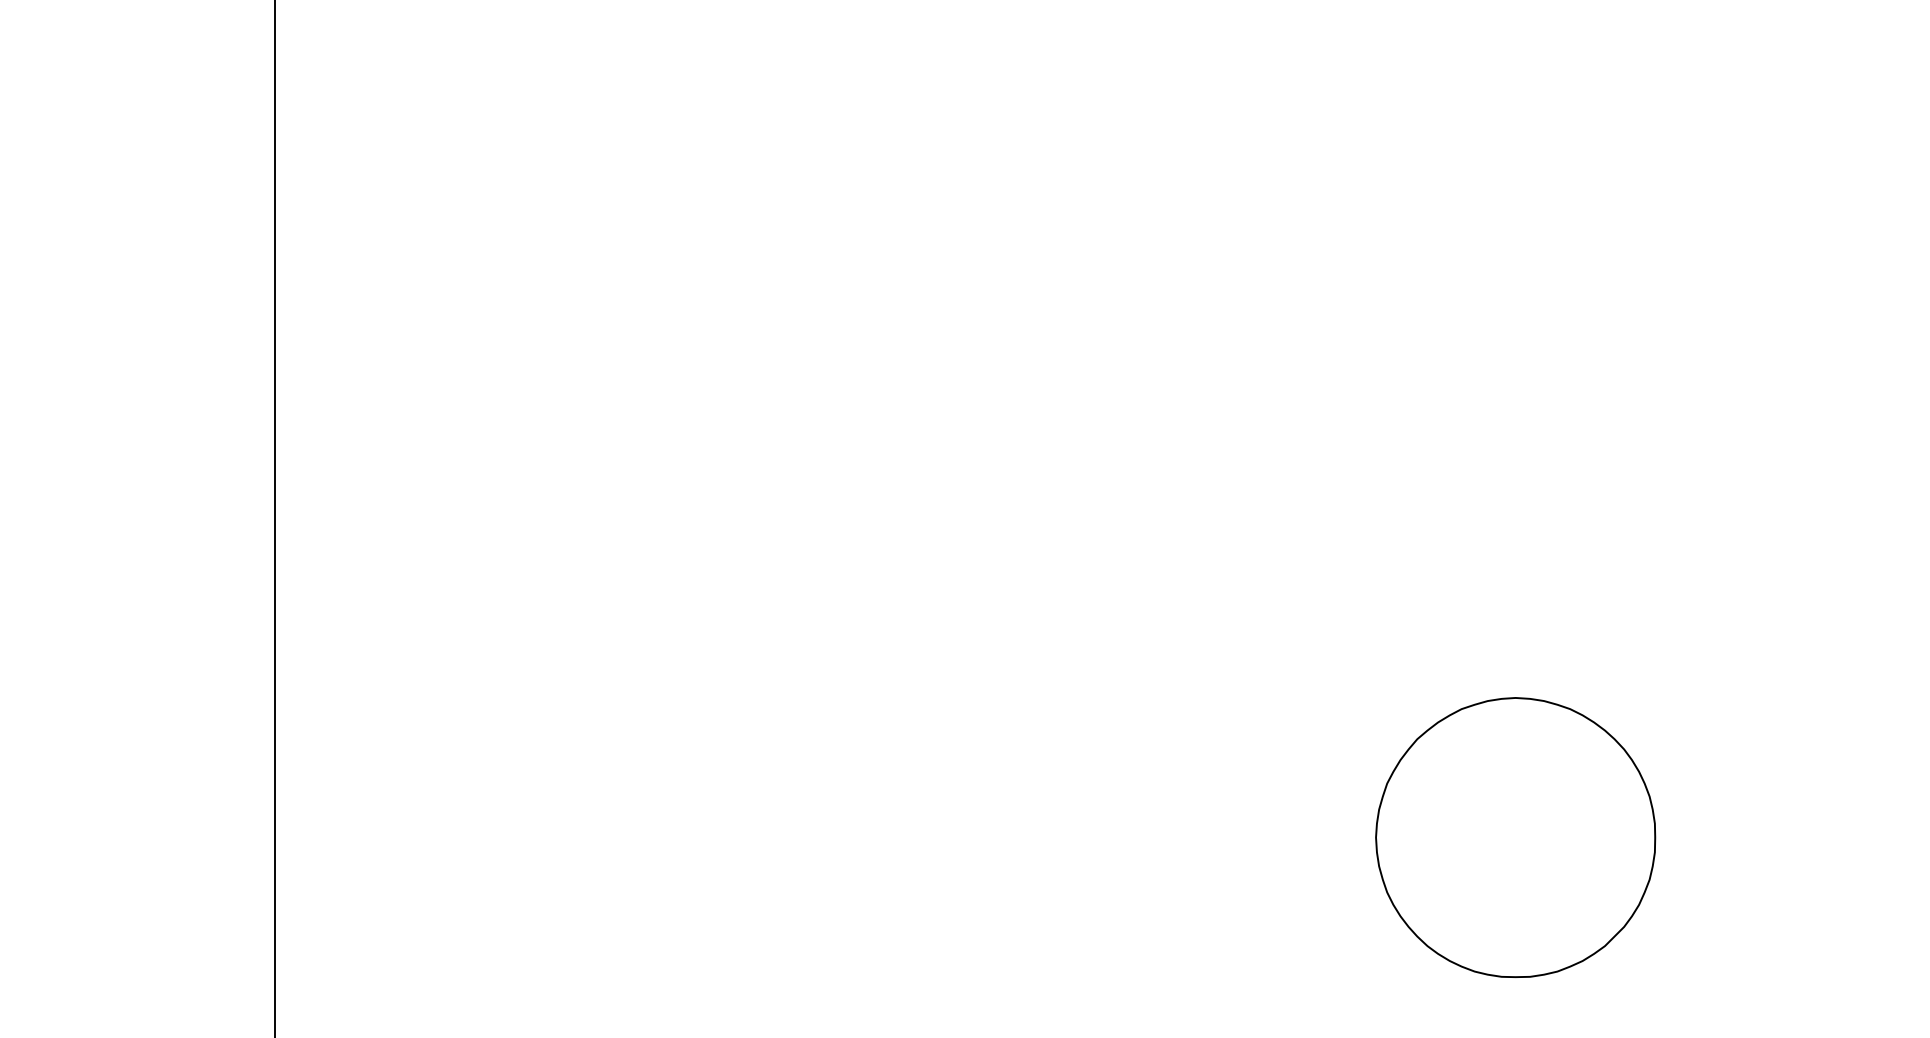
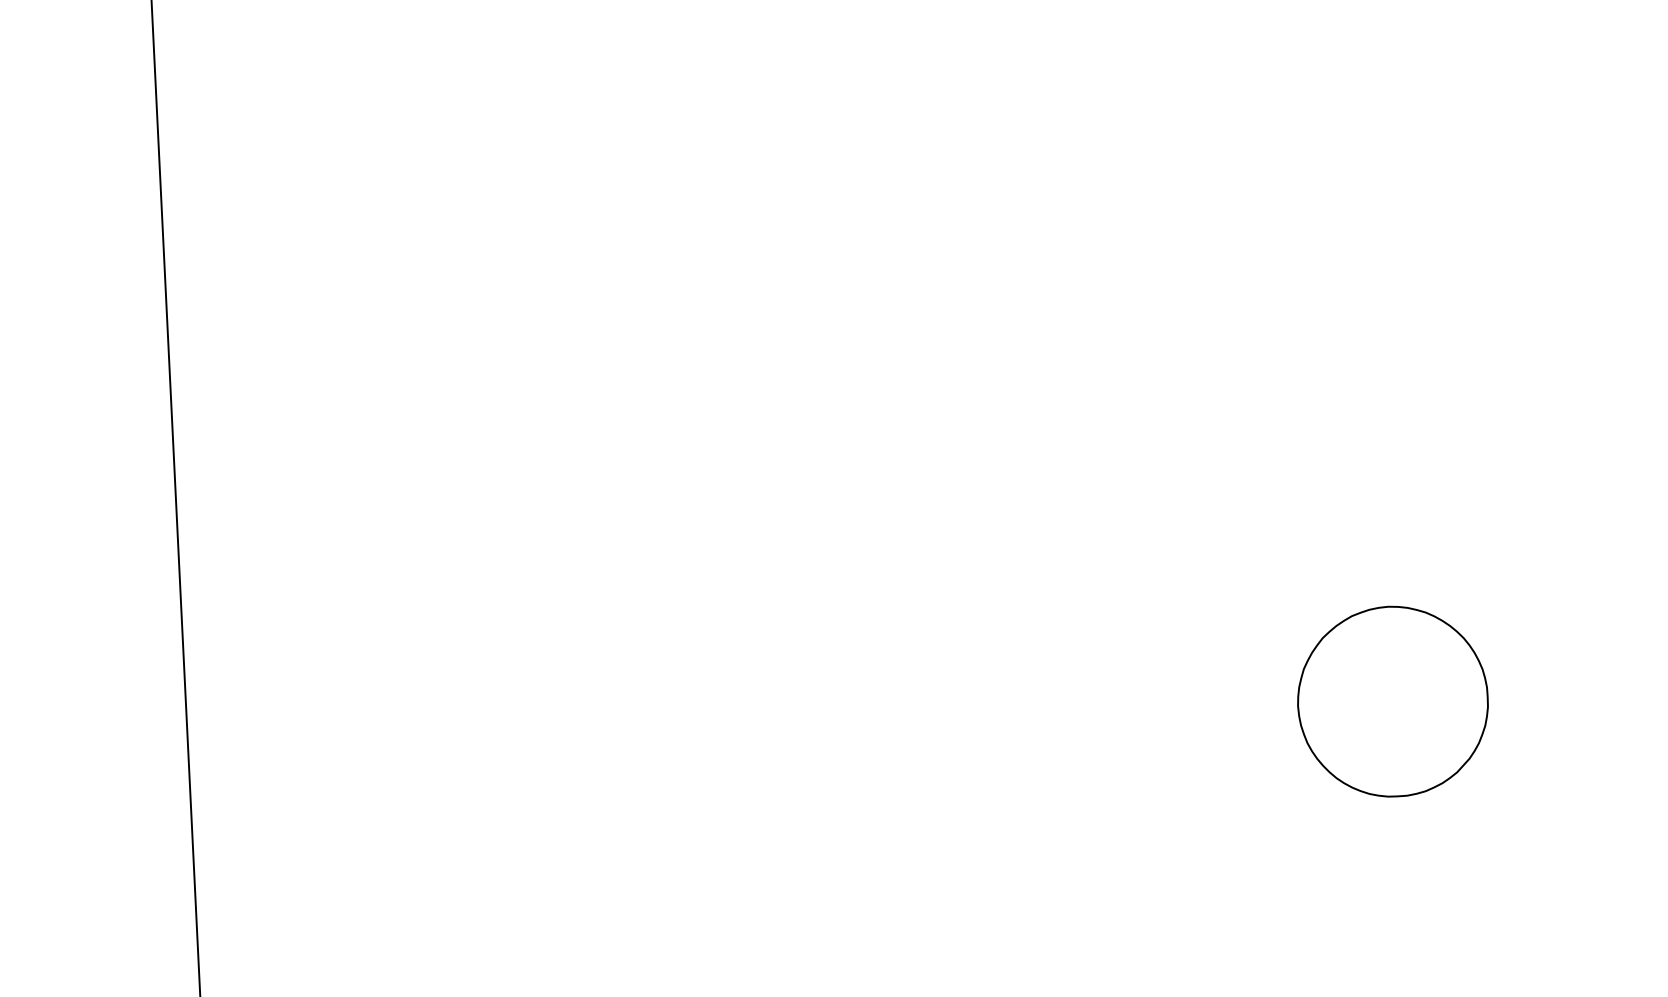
part: (1515, 837) -> (1392, 701), size x0.7

